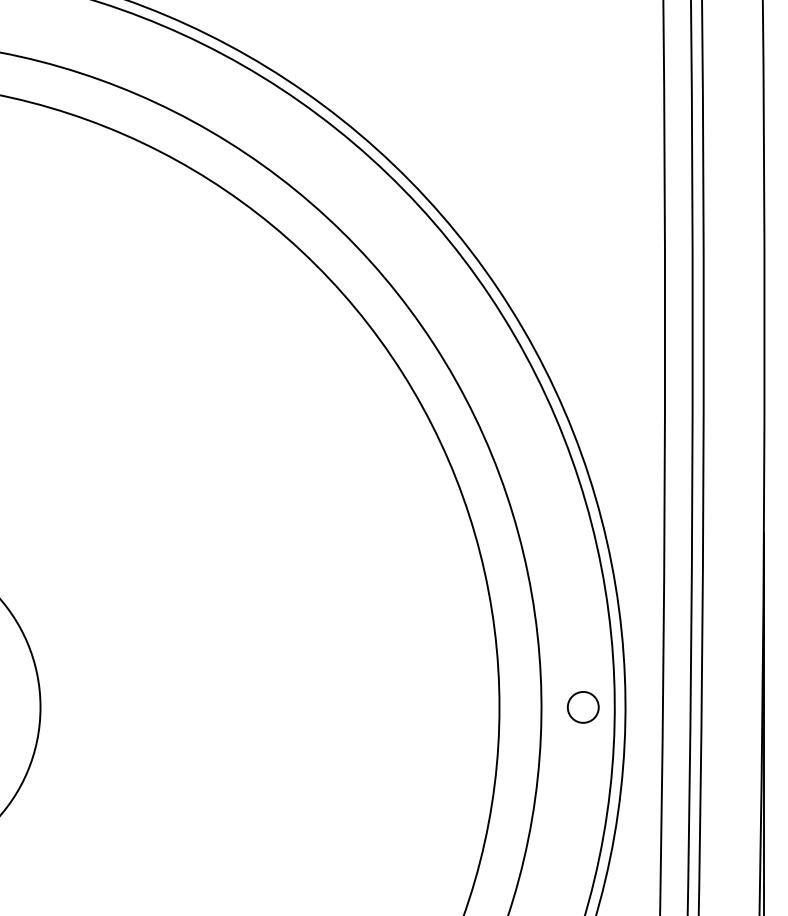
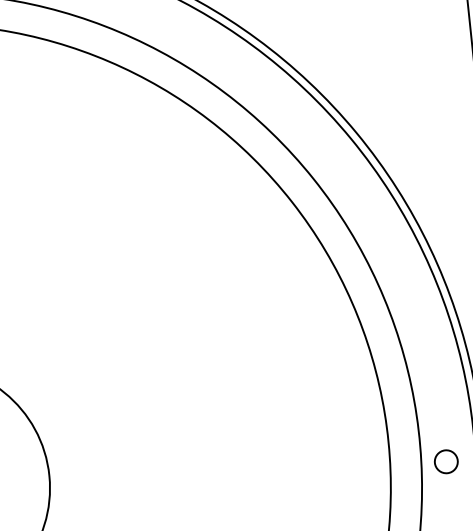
circle: (582, 707) -> (445, 461), moved

